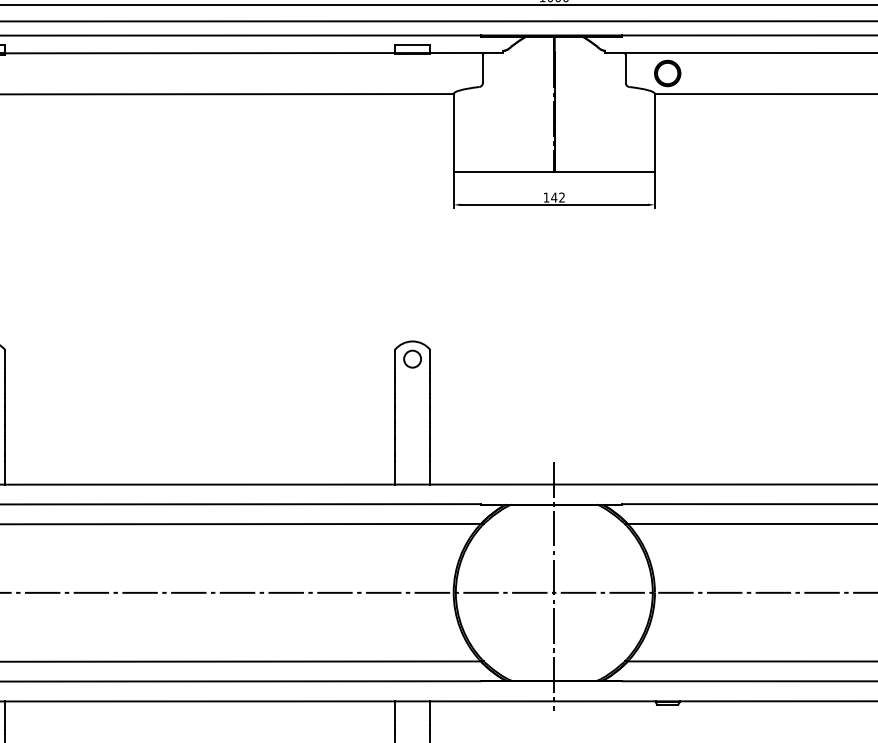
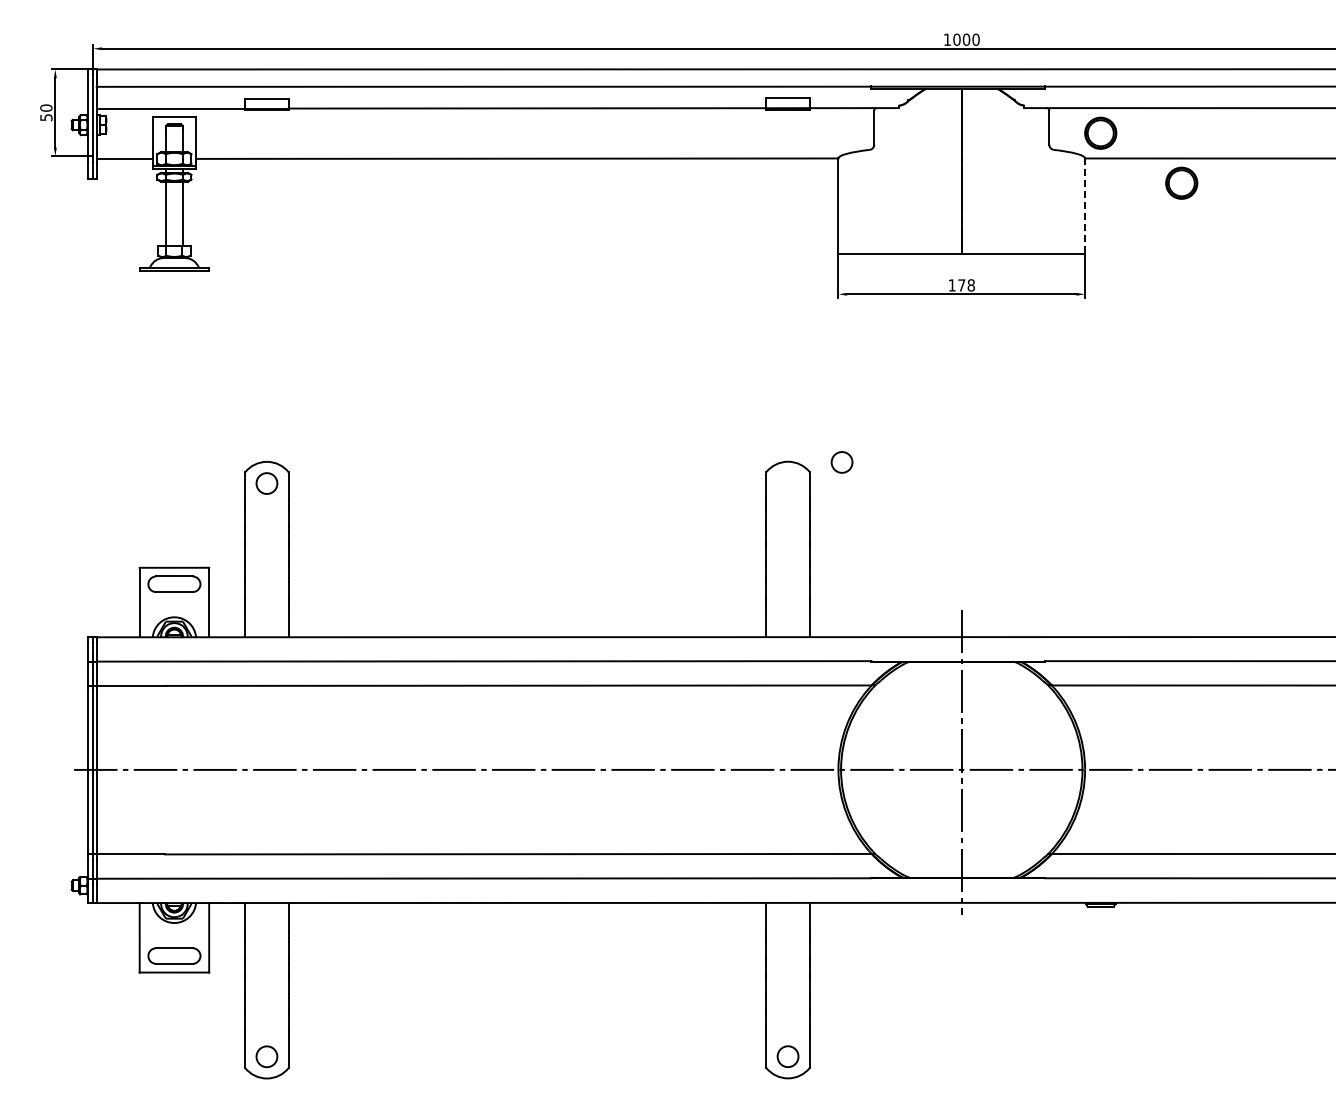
part: (733, 113) -> (1181, 182), added
line: (655, 133) -> (1085, 206), solid -> dashed
text: (557, 197) -> (965, 285), 142 -> 178
circle: (412, 359) -> (841, 462), moved

